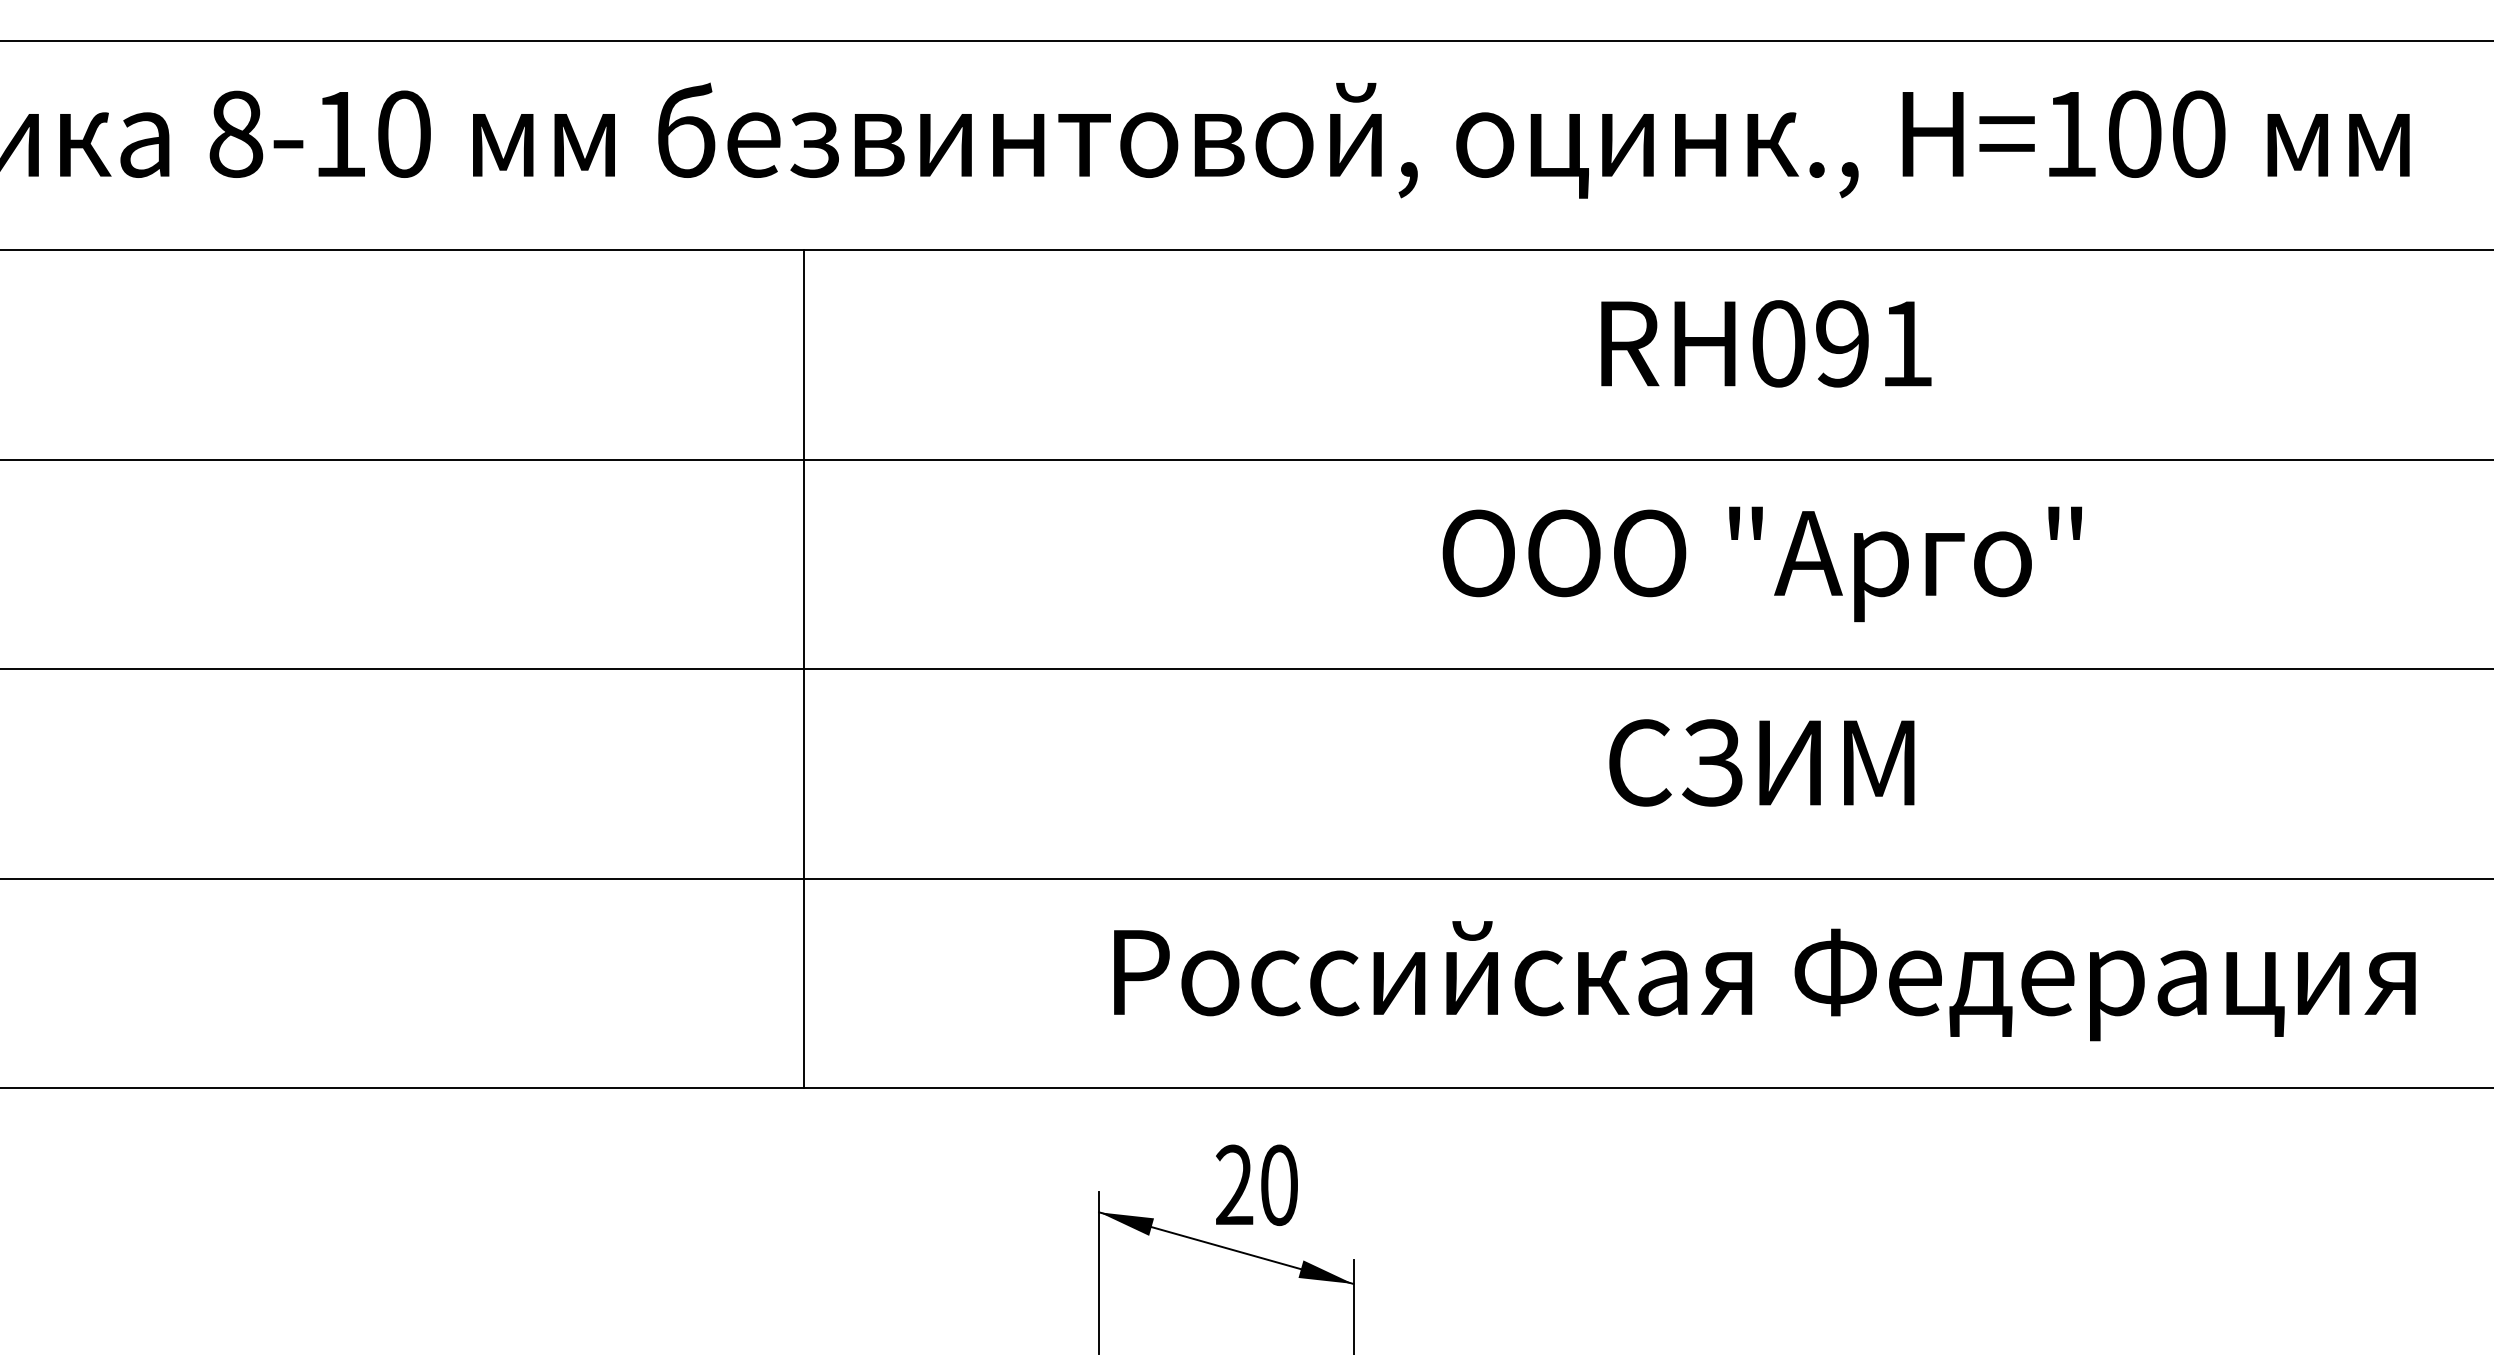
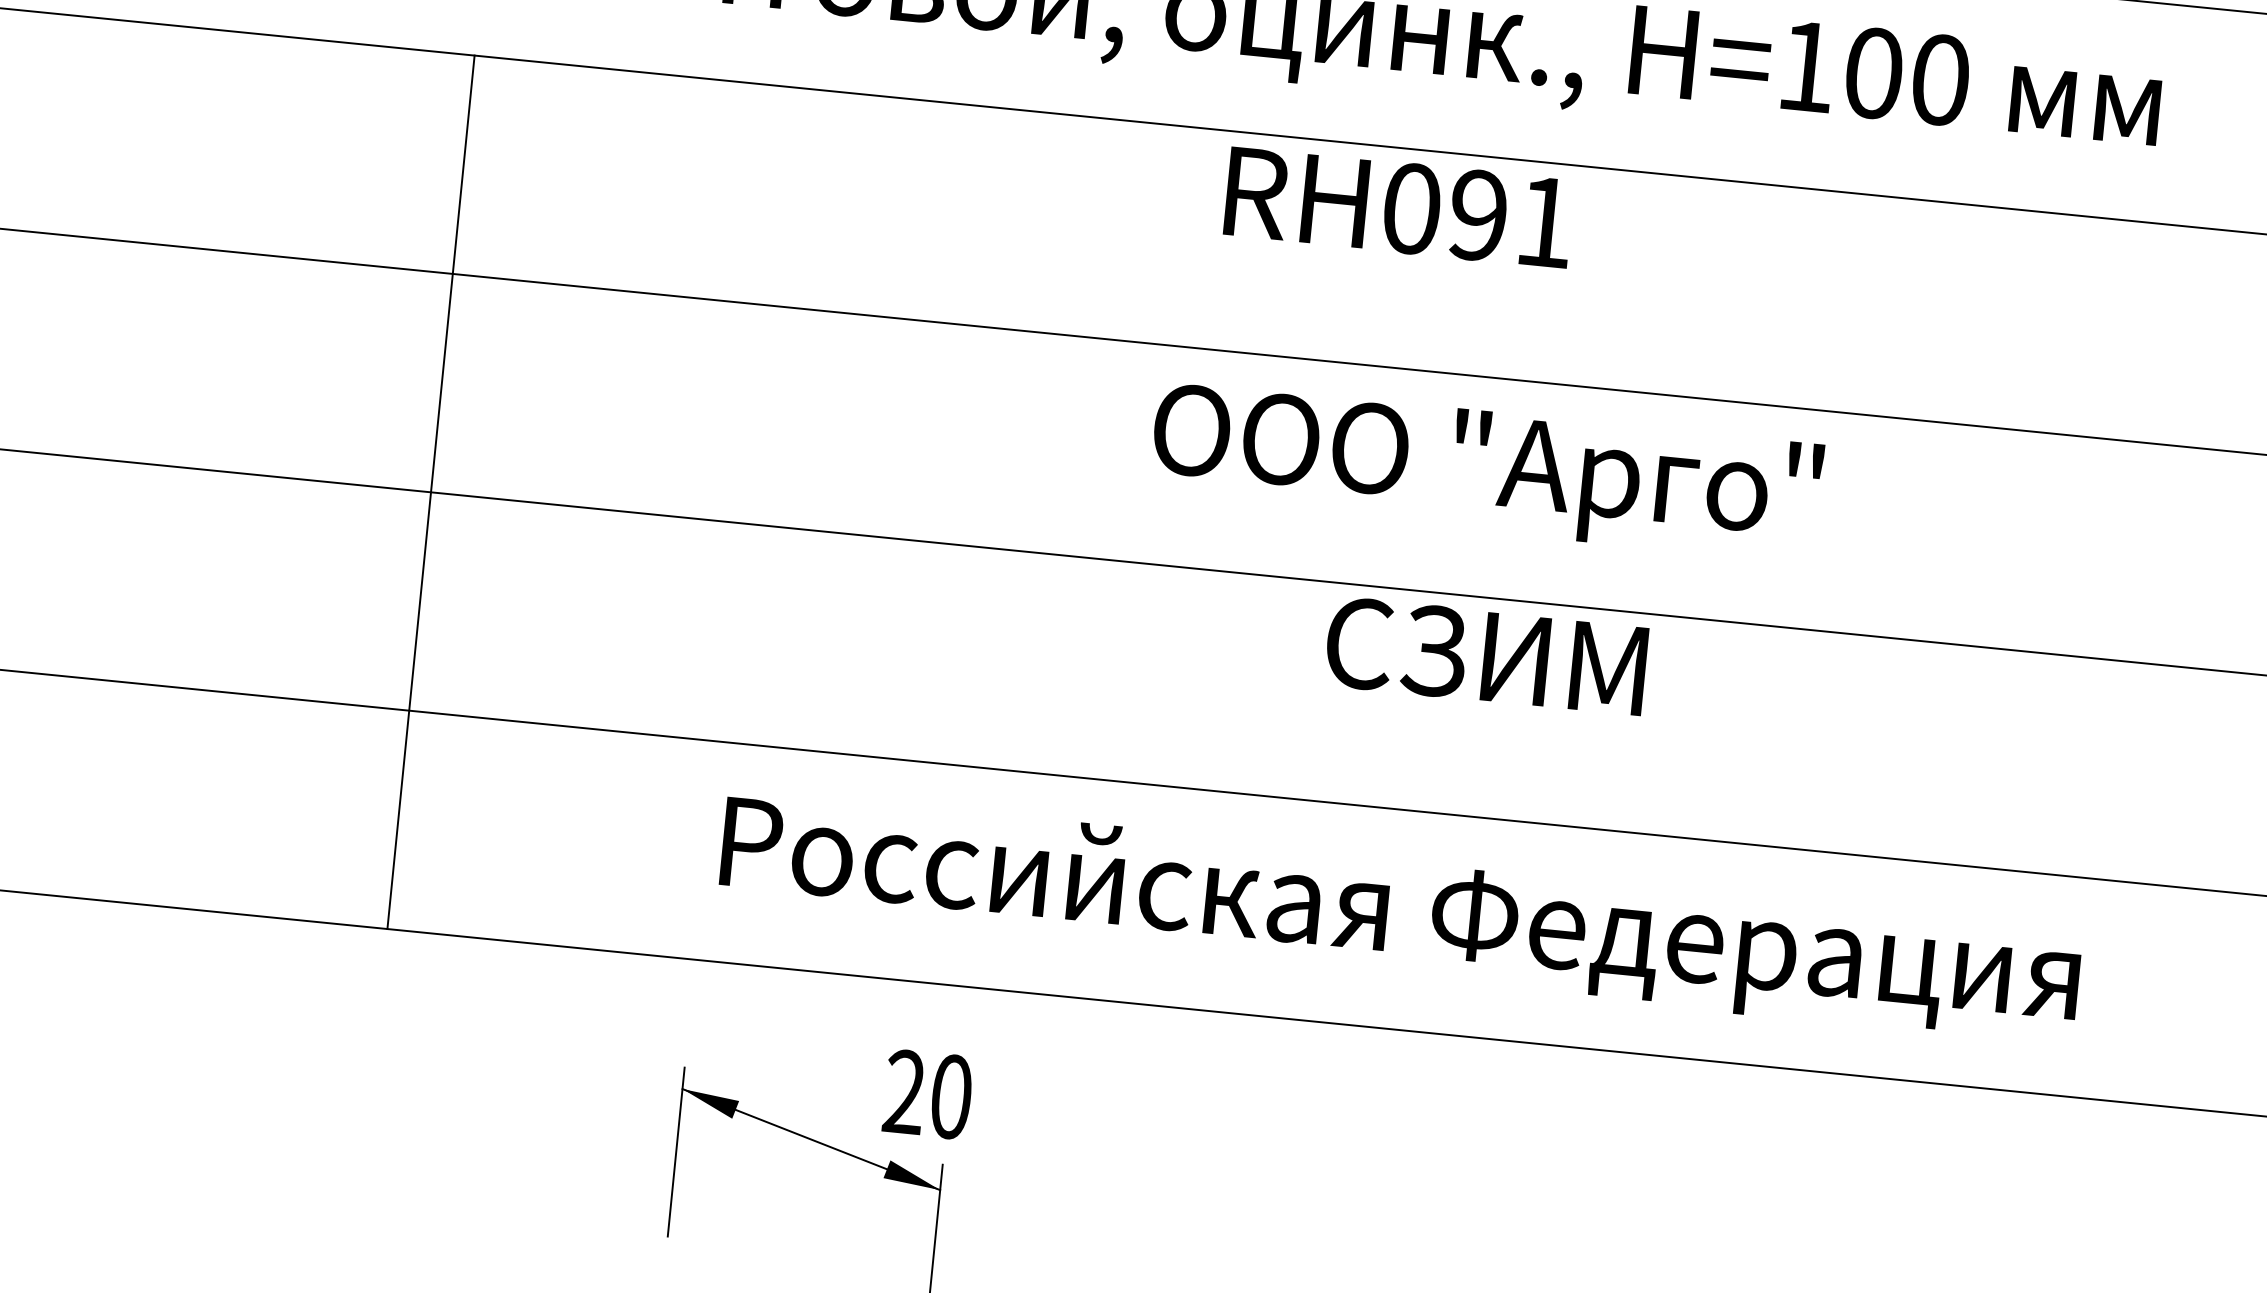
text: (1766, 343) -> (1399, 207), moved
text: (1762, 564) -> (1486, 471), moved
text: (1761, 762) -> (1486, 655), moved
text: (1256, 1184) -> (927, 1093), moved

